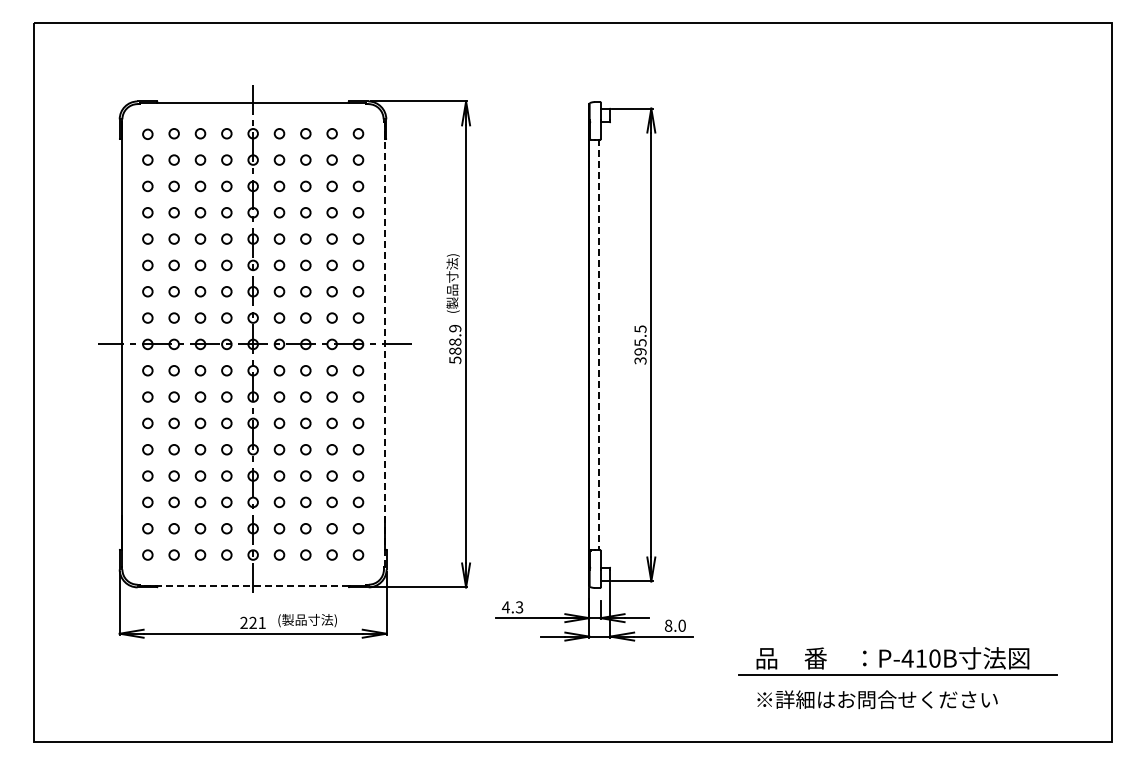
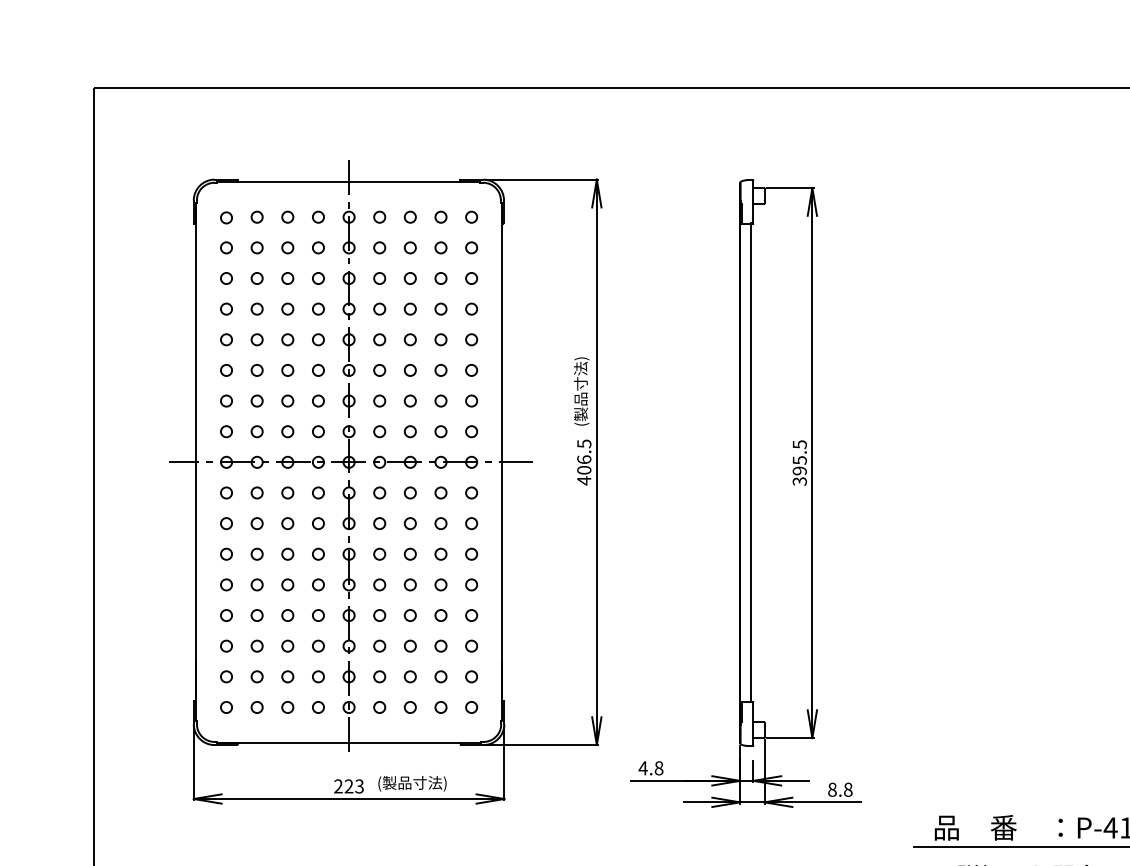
line: (384, 344) -> (501, 462), dashed -> solid
text: (455, 344) -> (584, 462), 588.9 -> 406.5
line: (598, 344) -> (750, 462), dashed -> solid
line: (244, 585) -> (338, 742), dashed -> solid
text: (519, 607) -> (658, 768), 4.3 -> 4.8
text: (261, 622) -> (358, 785), 221 -> 223
text: (681, 625) -> (847, 789), 8.0 -> 8.8

